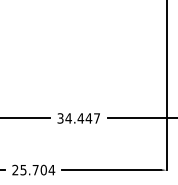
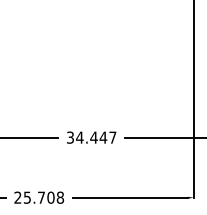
text: (51, 169) -> (59, 197), 25.704 -> 25.708

